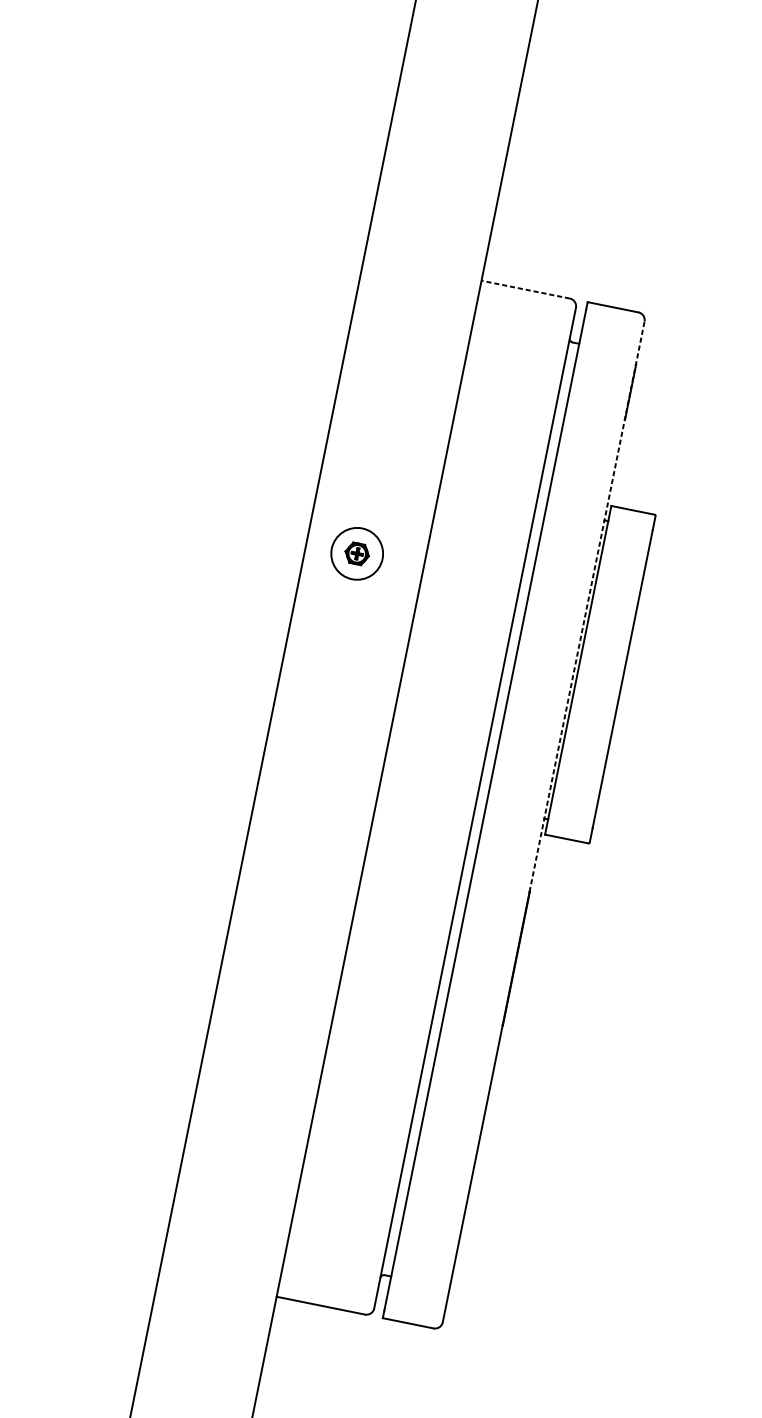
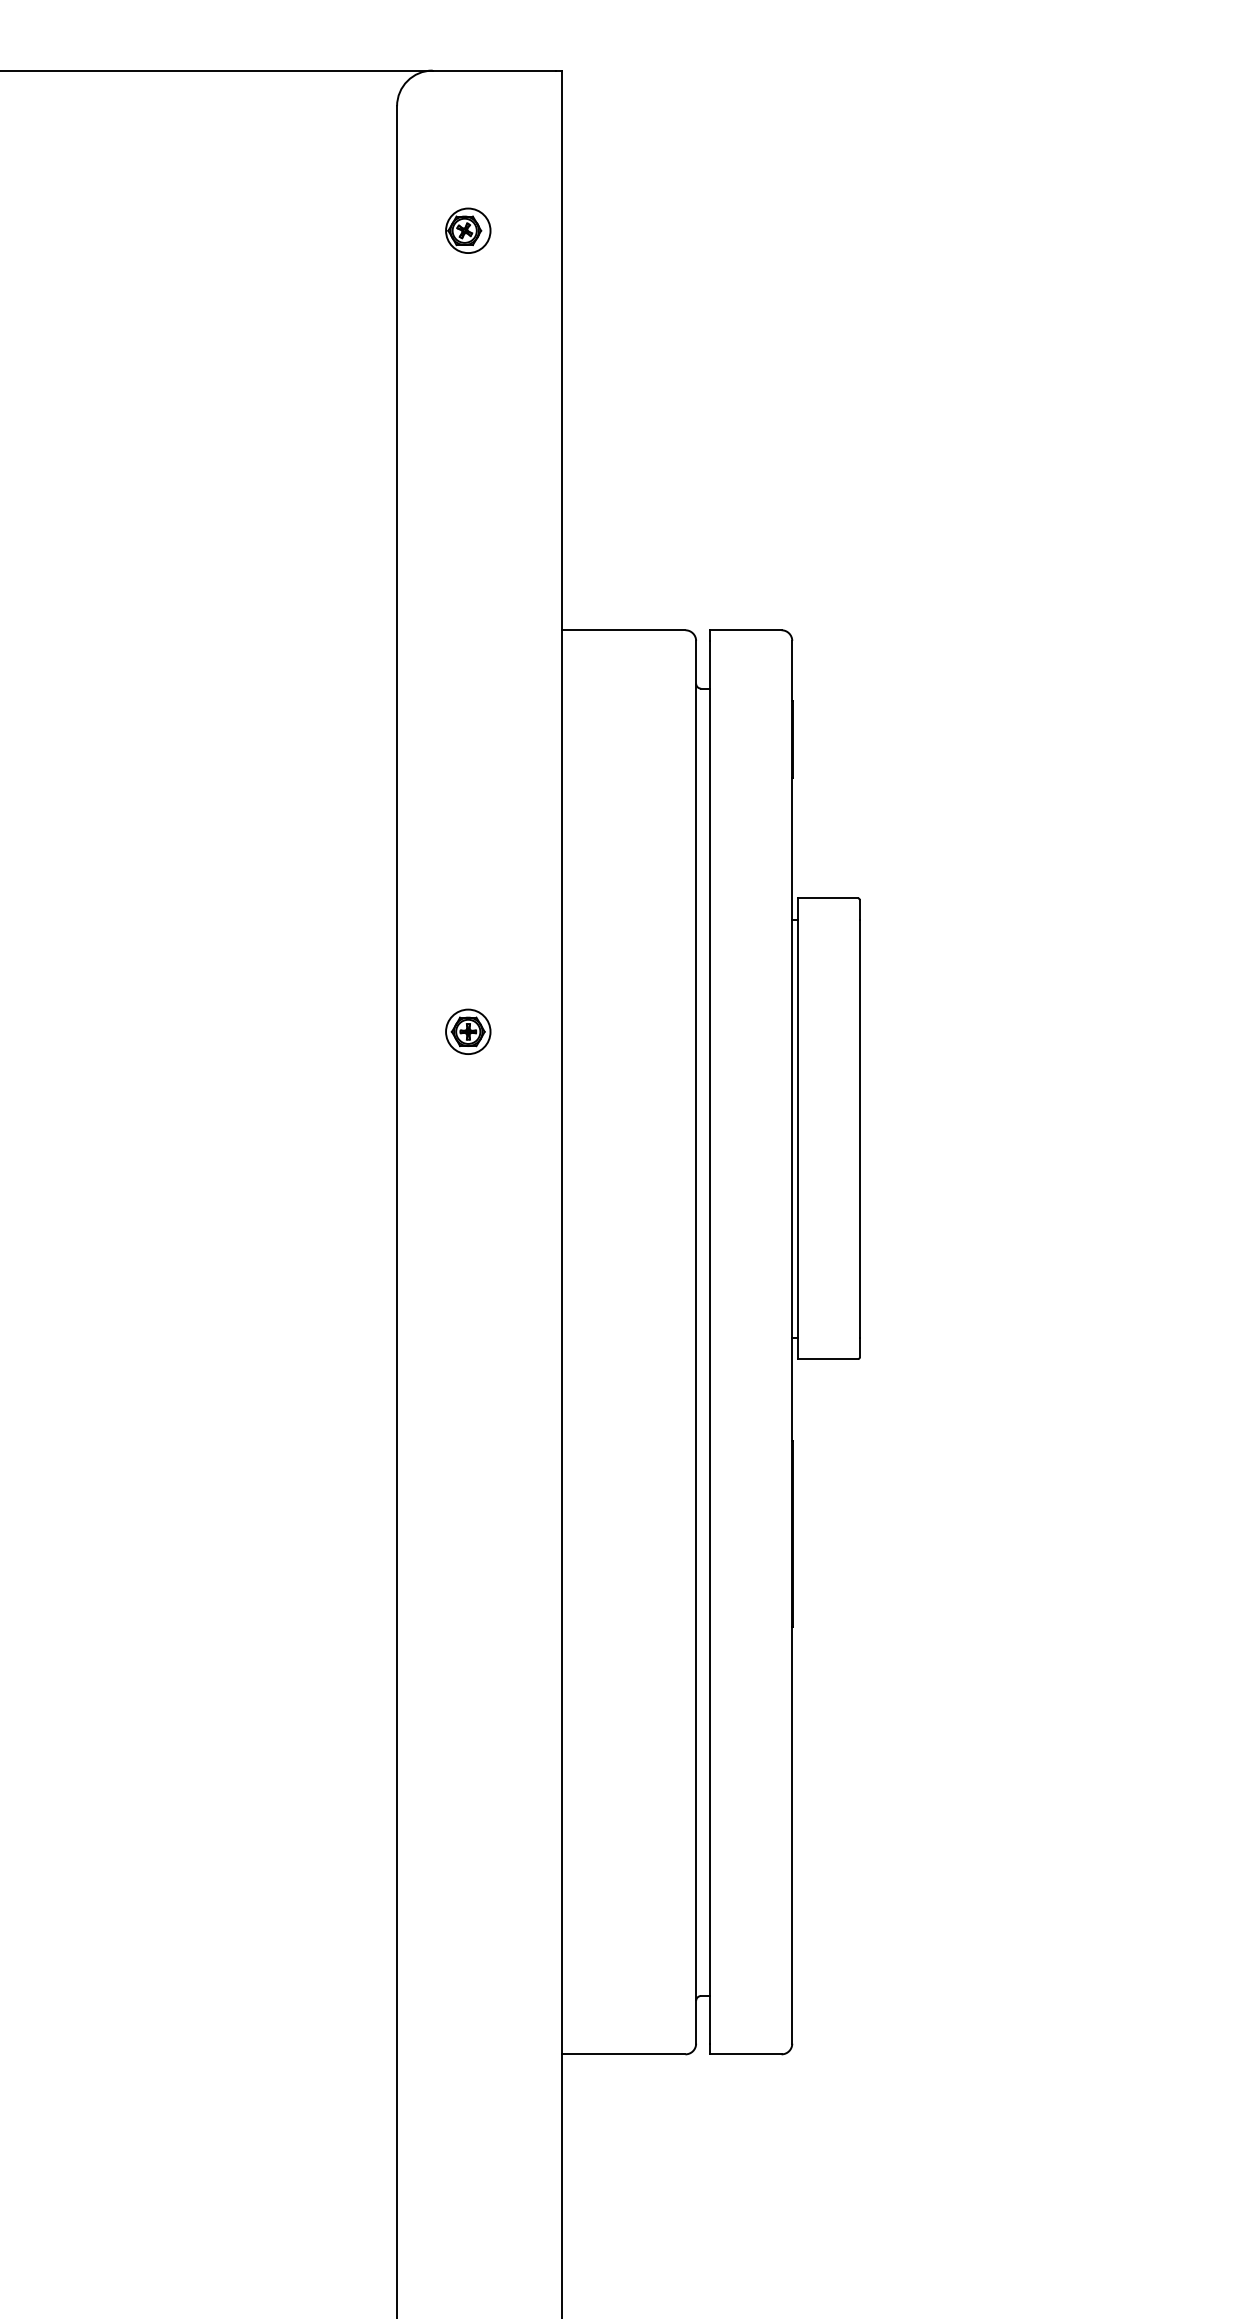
line: (525, 289) -> (623, 630), dashed -> solid
circle: (357, 553) -> (468, 1031), size x0.62
line: (587, 606) -> (792, 1040), dashed -> solid

